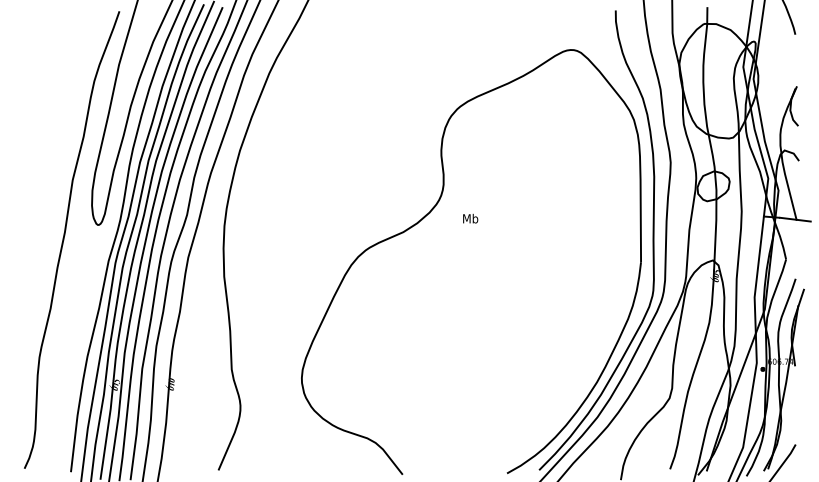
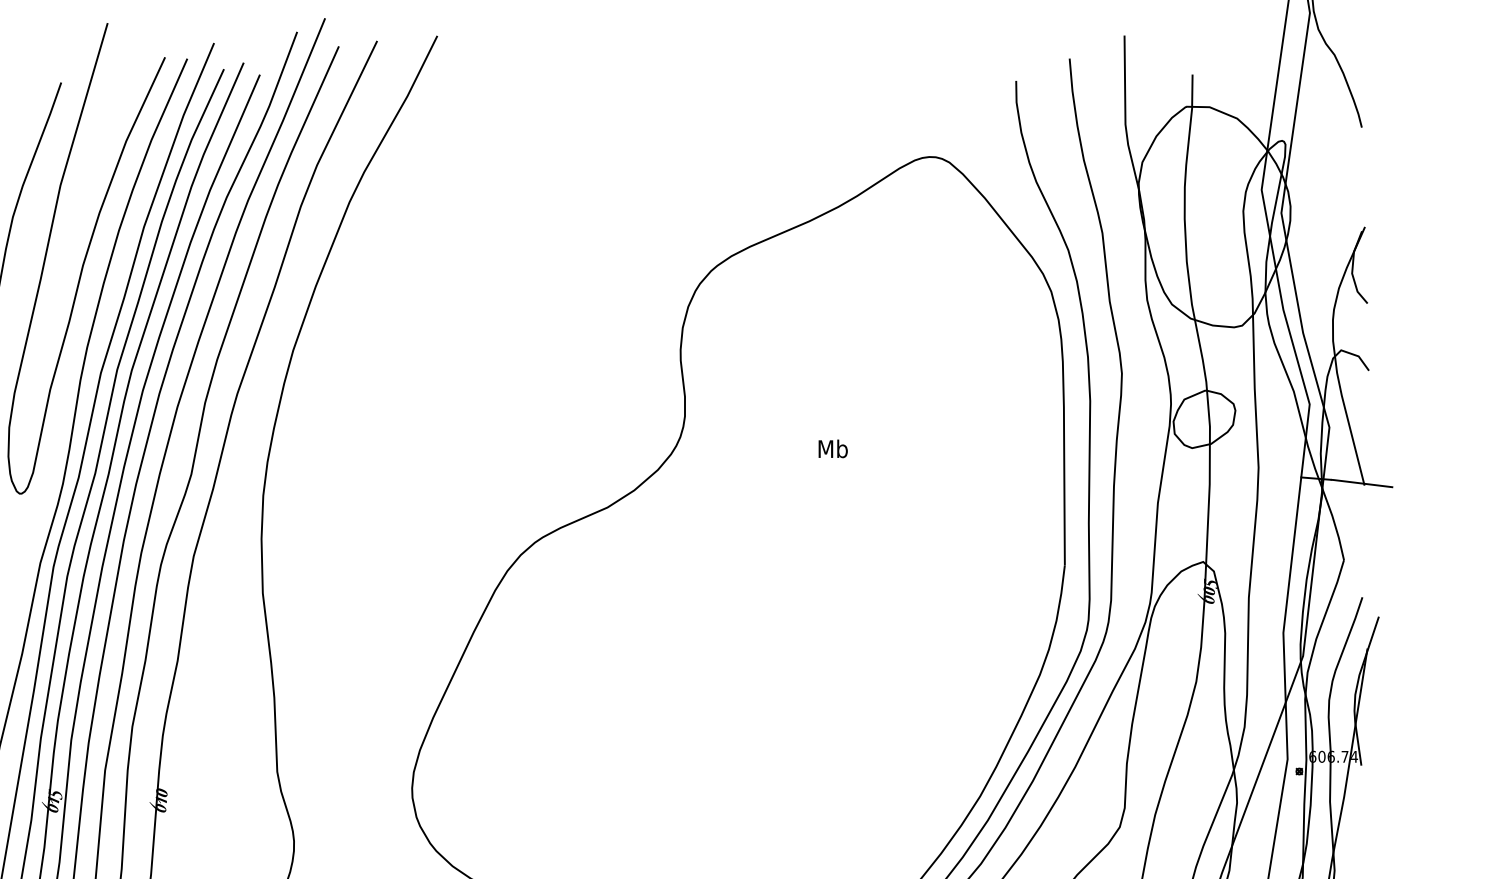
text: (470, 218) -> (832, 448), moved

